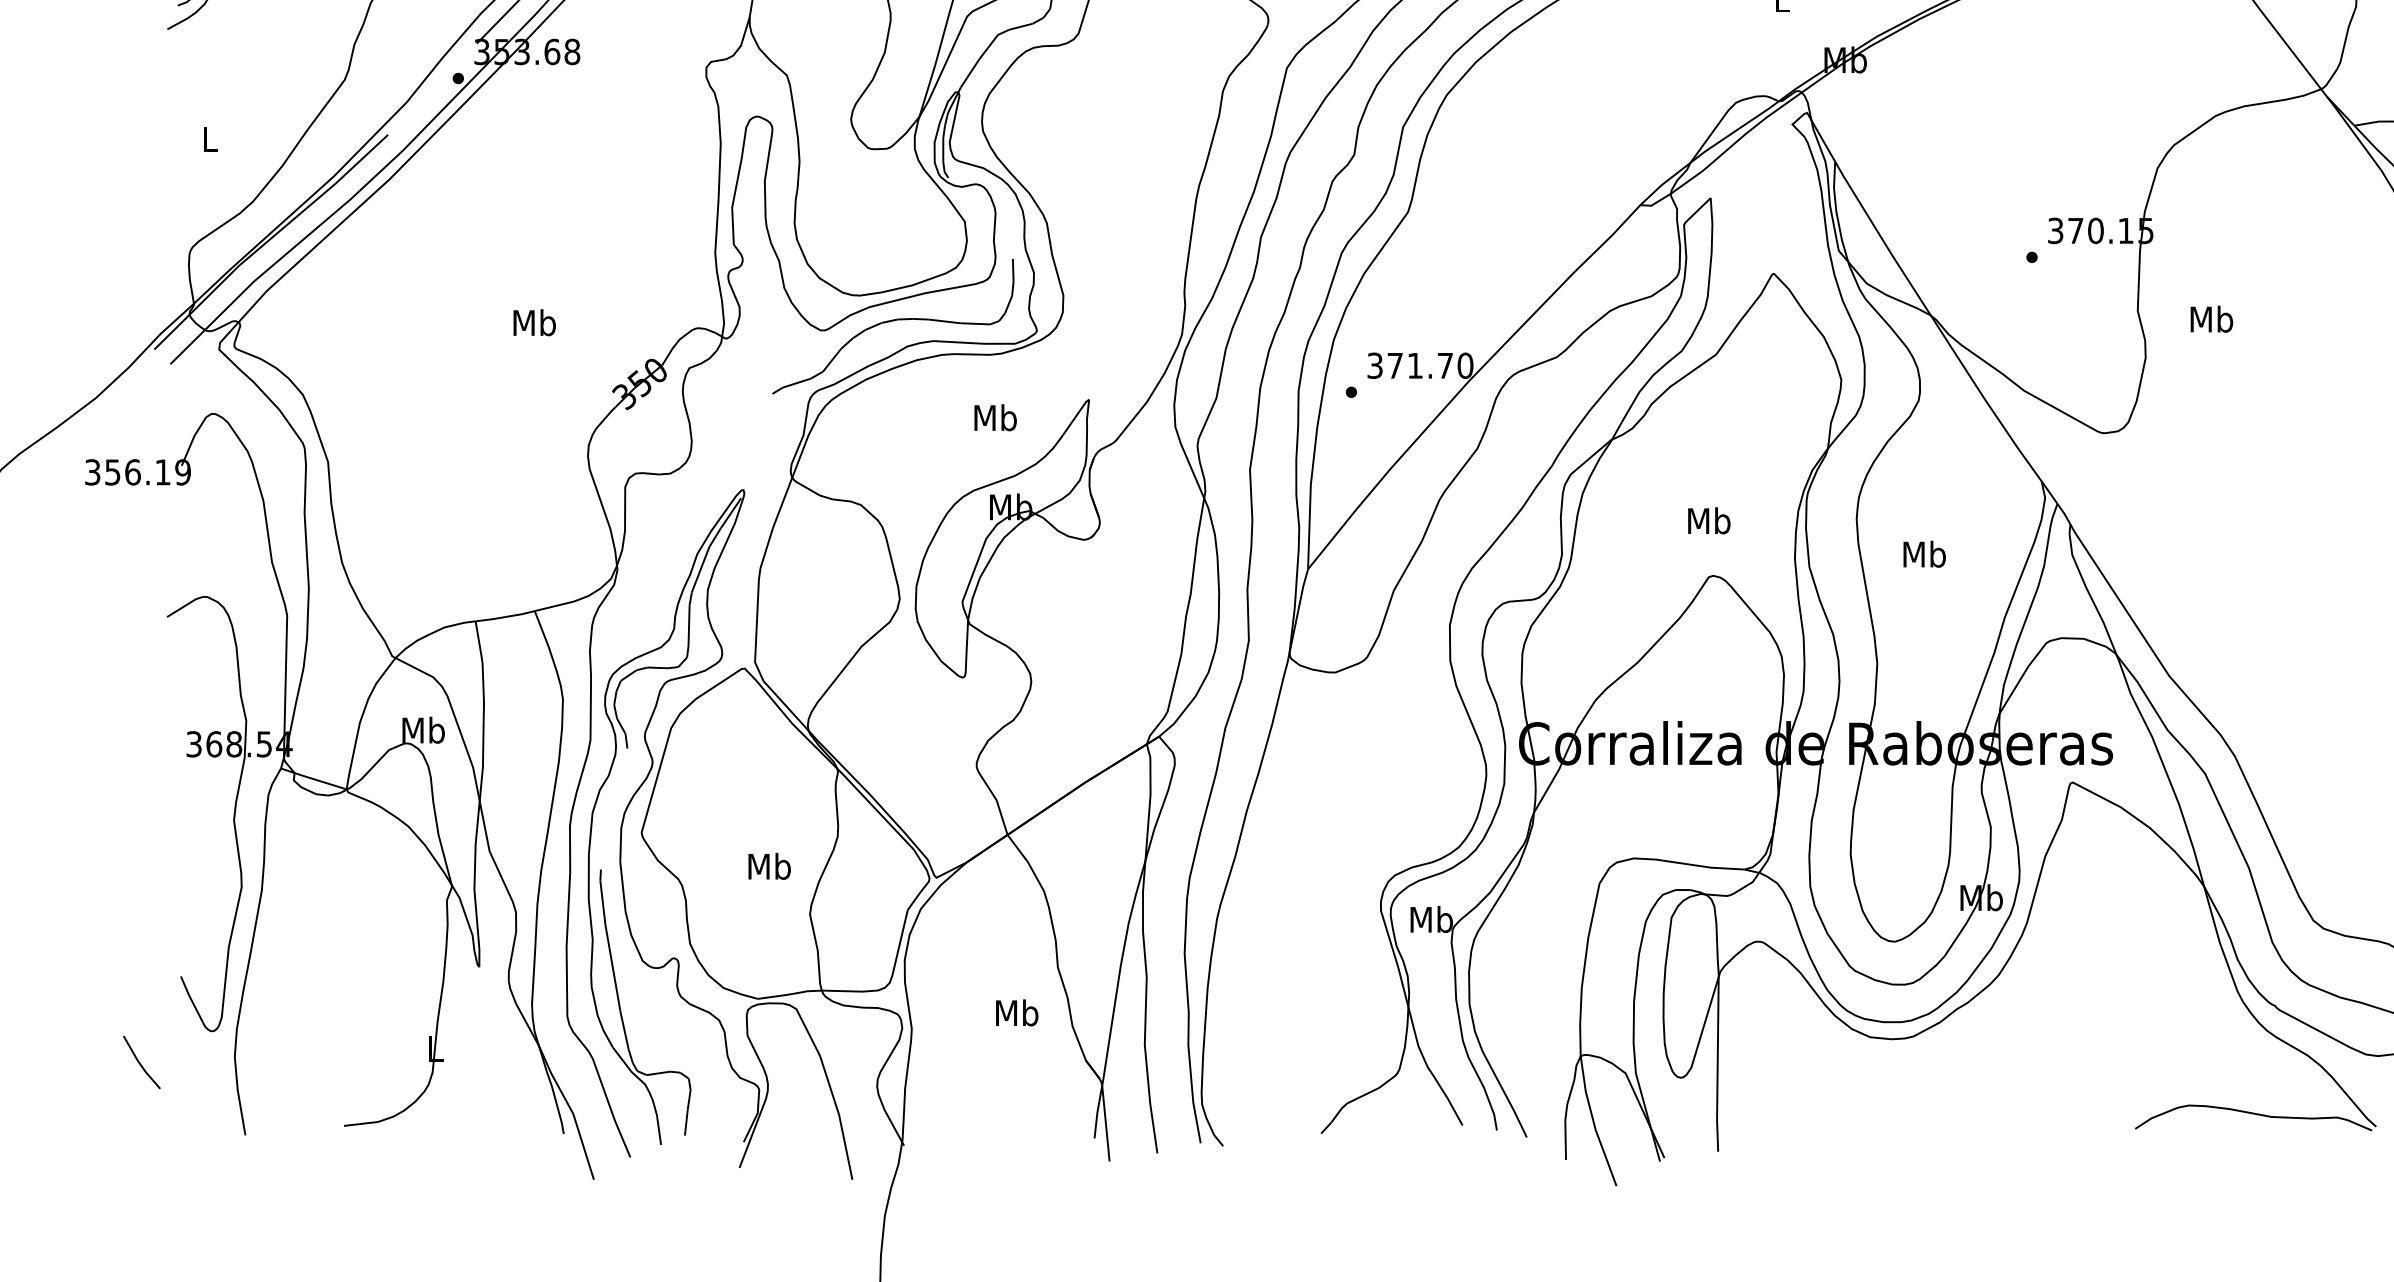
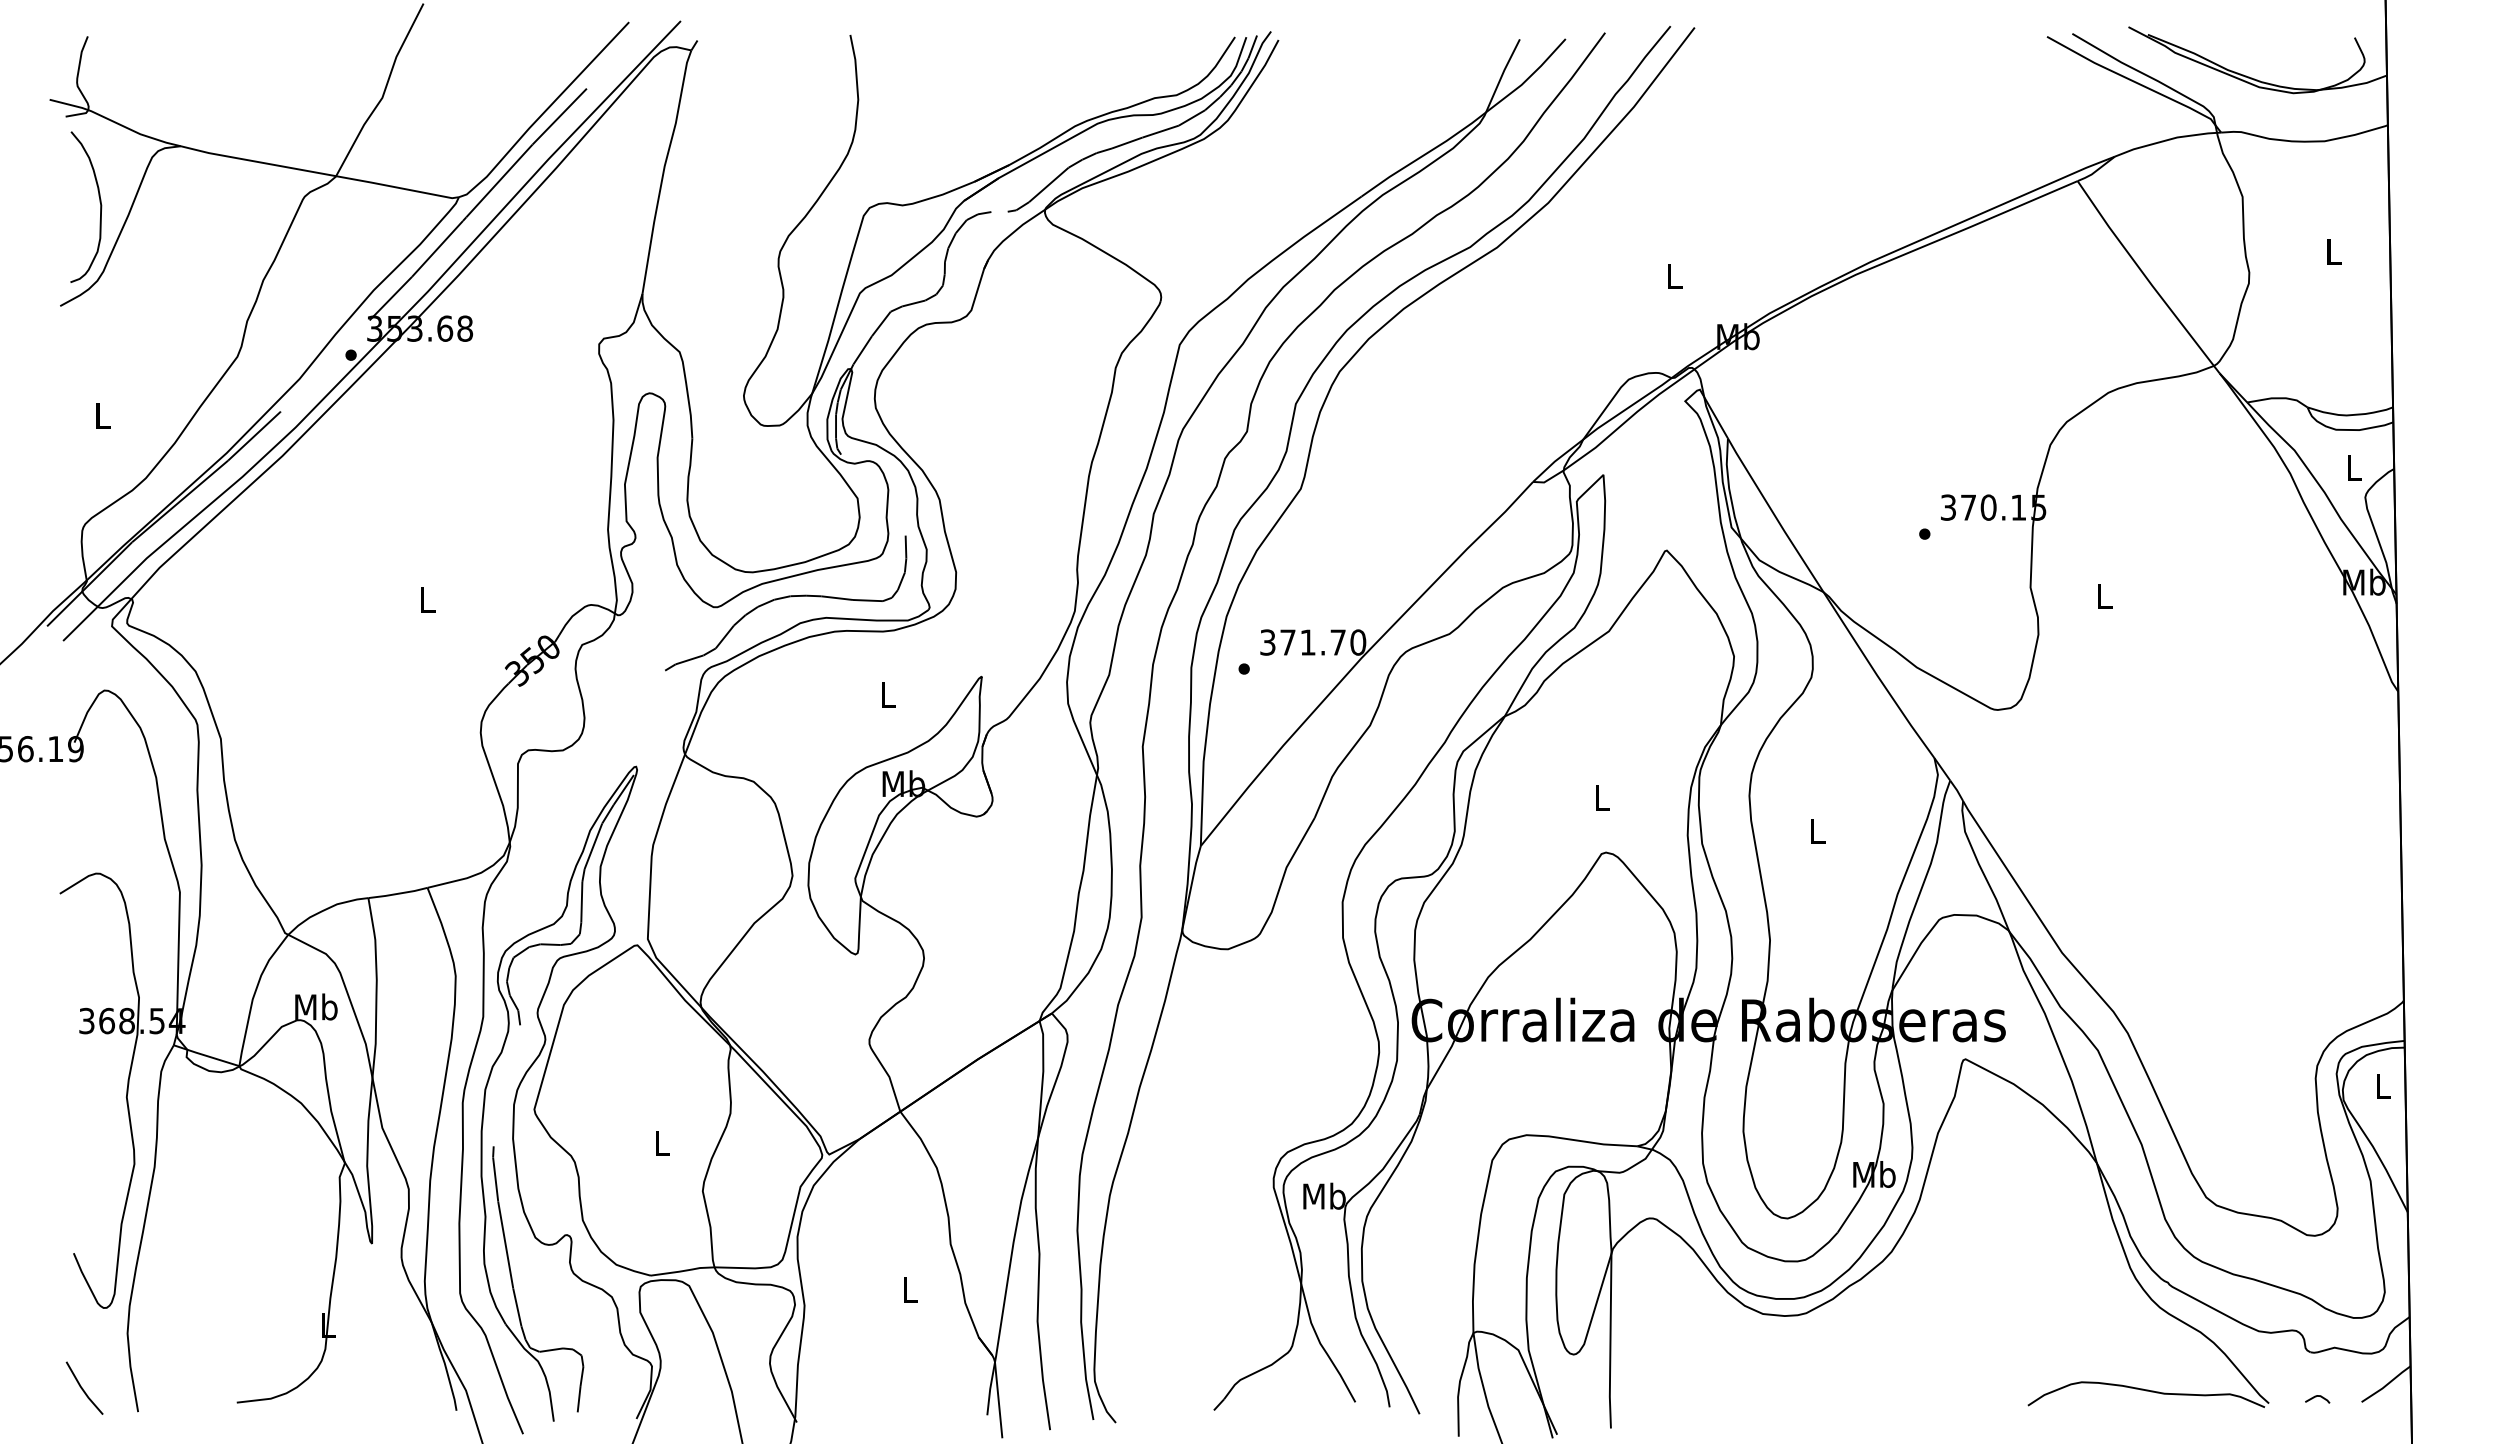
text: (2211, 318) -> (2104, 595), Mb -> L
text: (534, 322) -> (427, 599), Mb -> L
text: (995, 417) -> (888, 694), Mb -> L
text: (1709, 520) -> (1602, 797), Mb -> L
text: (1924, 553) -> (1817, 830), Mb -> L
text: (769, 865) -> (662, 1142), Mb -> L
text: (1016, 1012) -> (909, 1289), Mb -> L
line: (140, 1062) -> (83, 1388), moved

